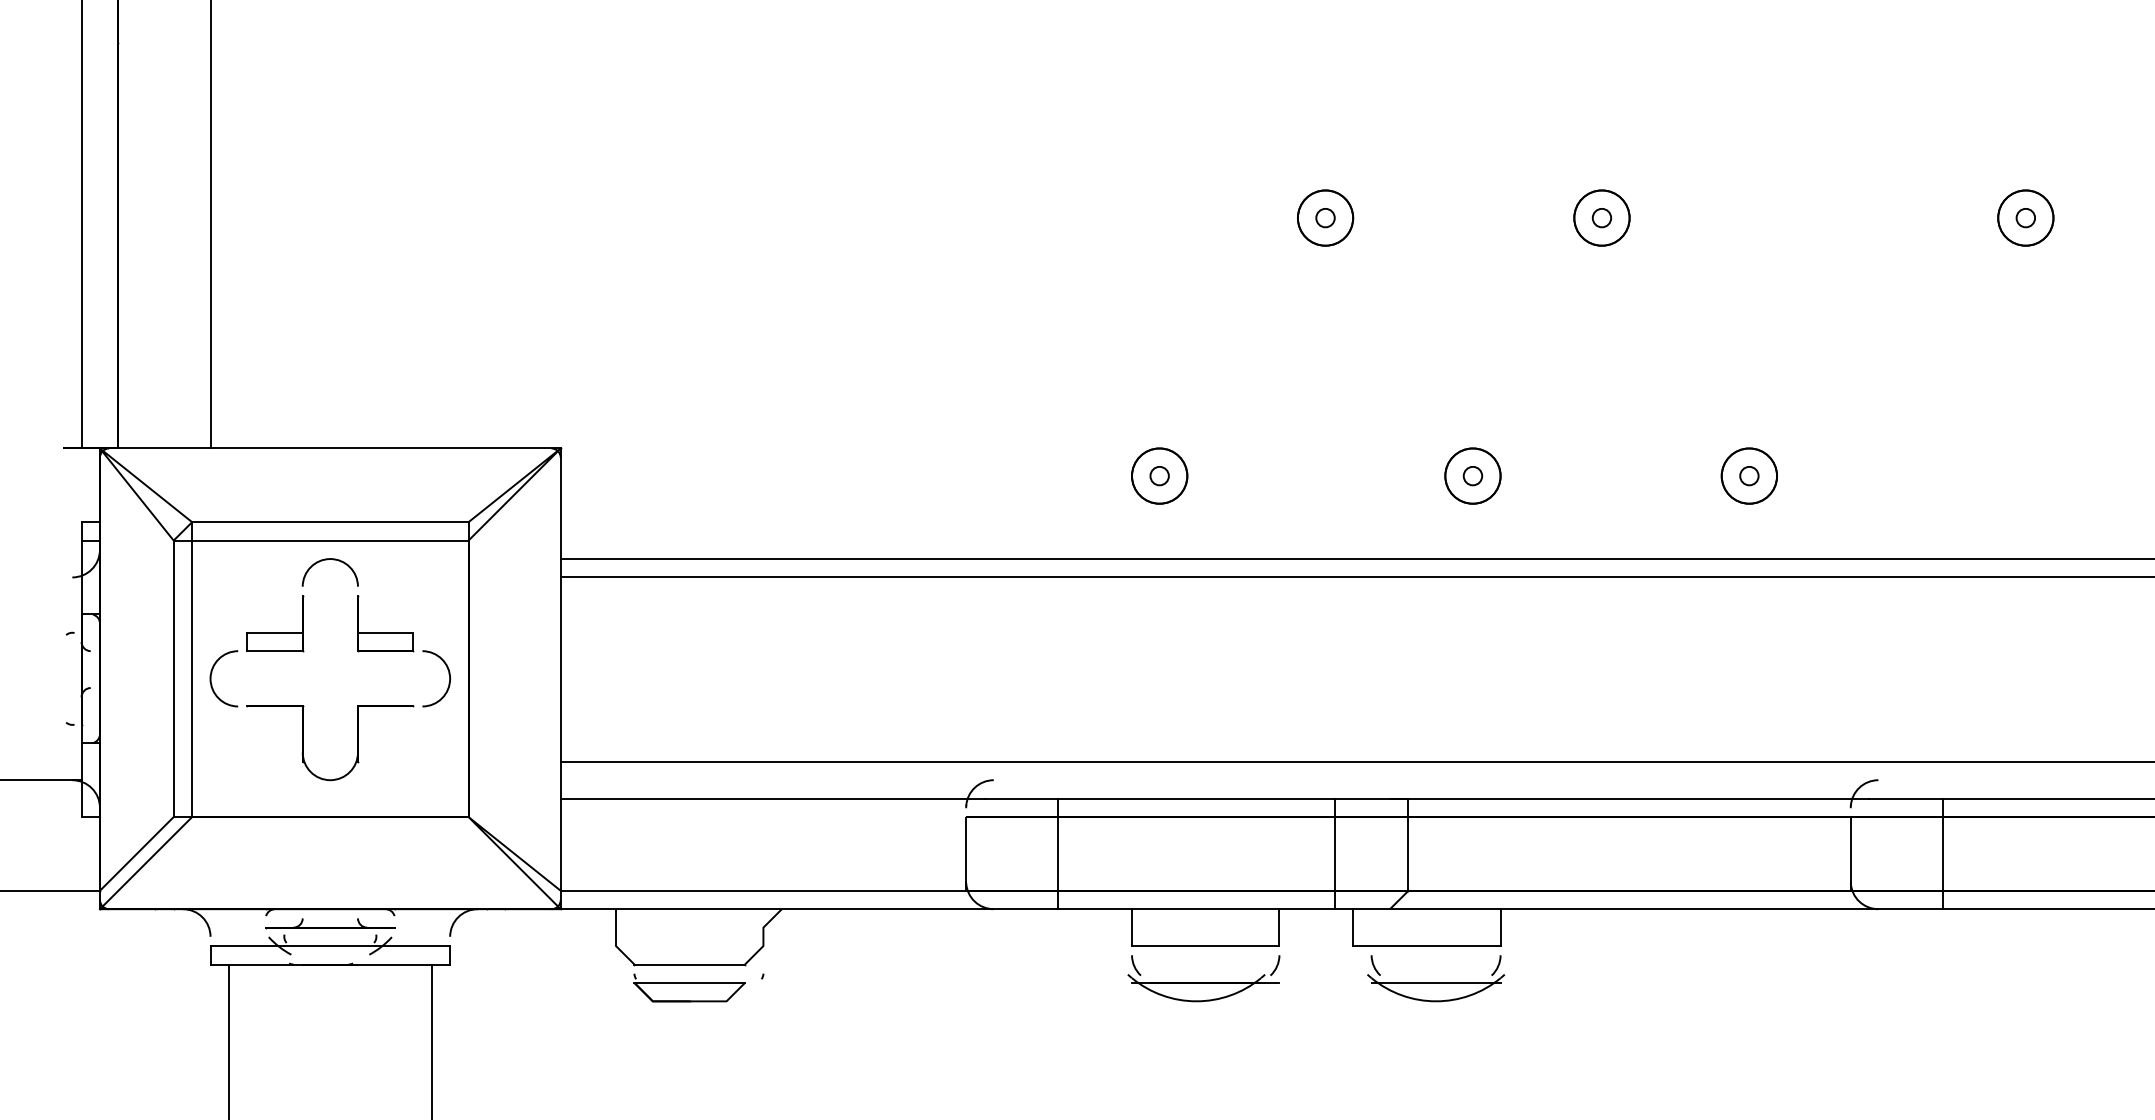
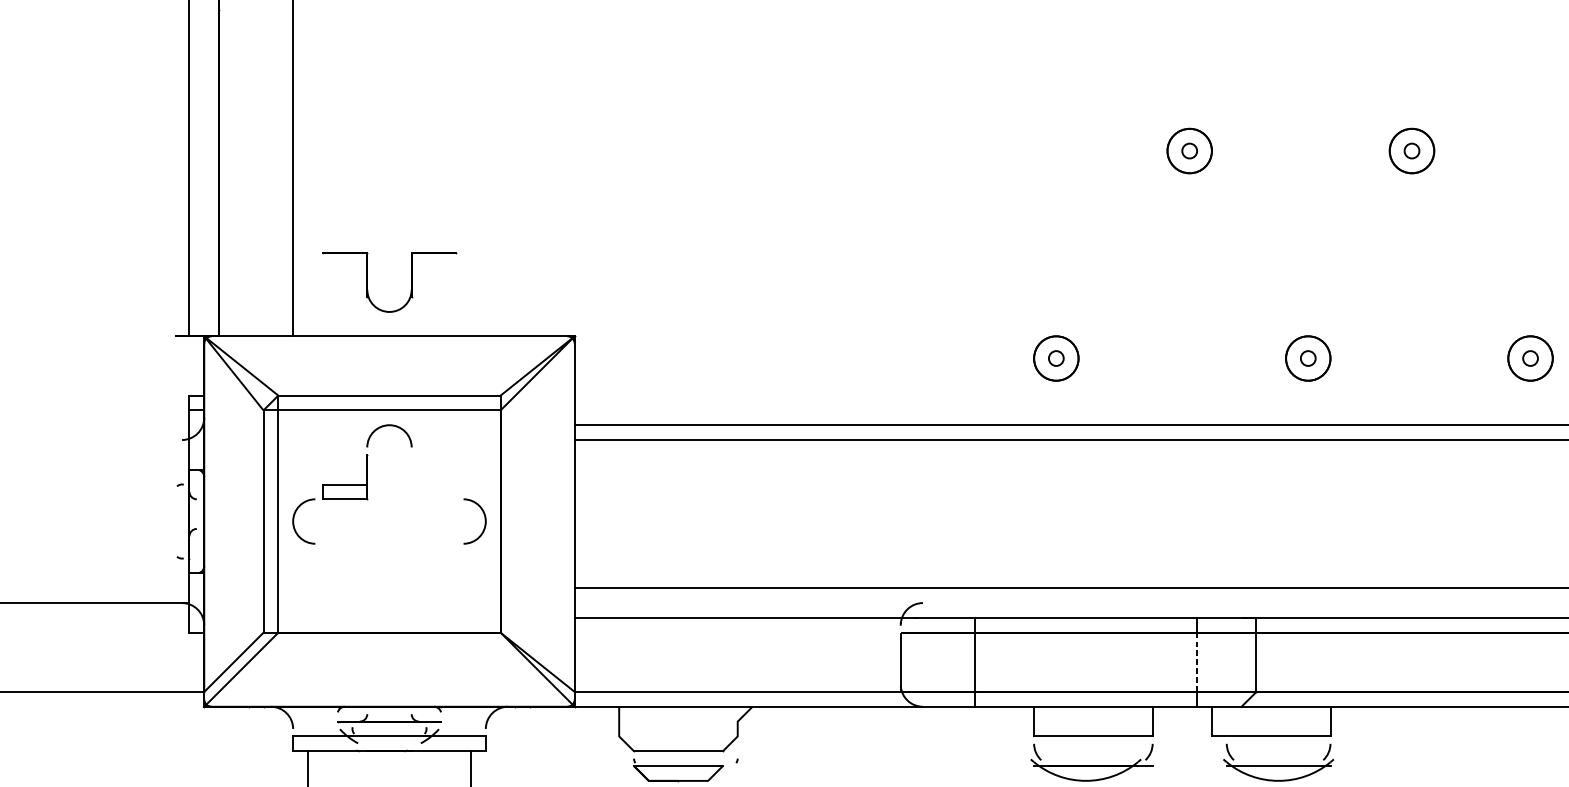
part: (385, 632) -> (433, 484), removed
part: (303, 743) -> (367, 282), moved
line: (1334, 853) -> (1196, 661), solid -> dashed

